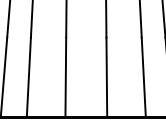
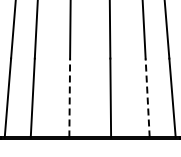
line: (65, 76) -> (69, 97), solid -> dashed
line: (143, 76) -> (147, 97), solid -> dashed

